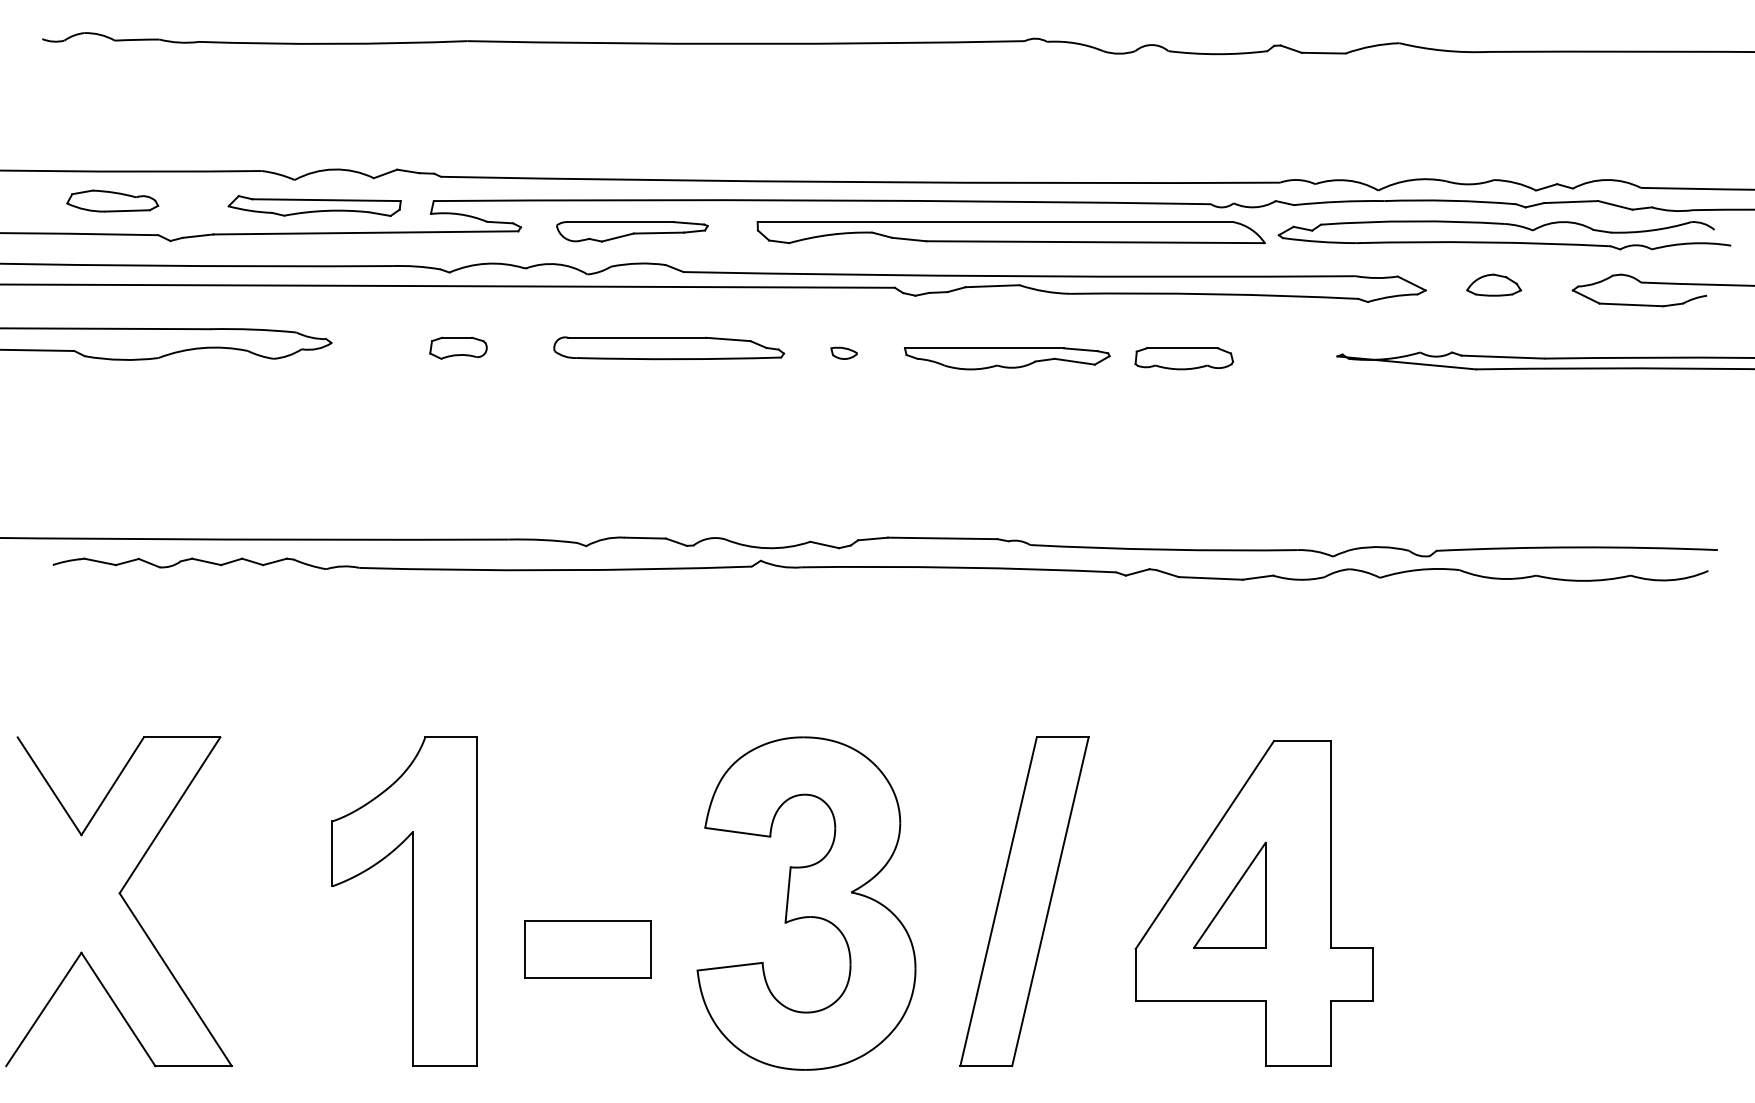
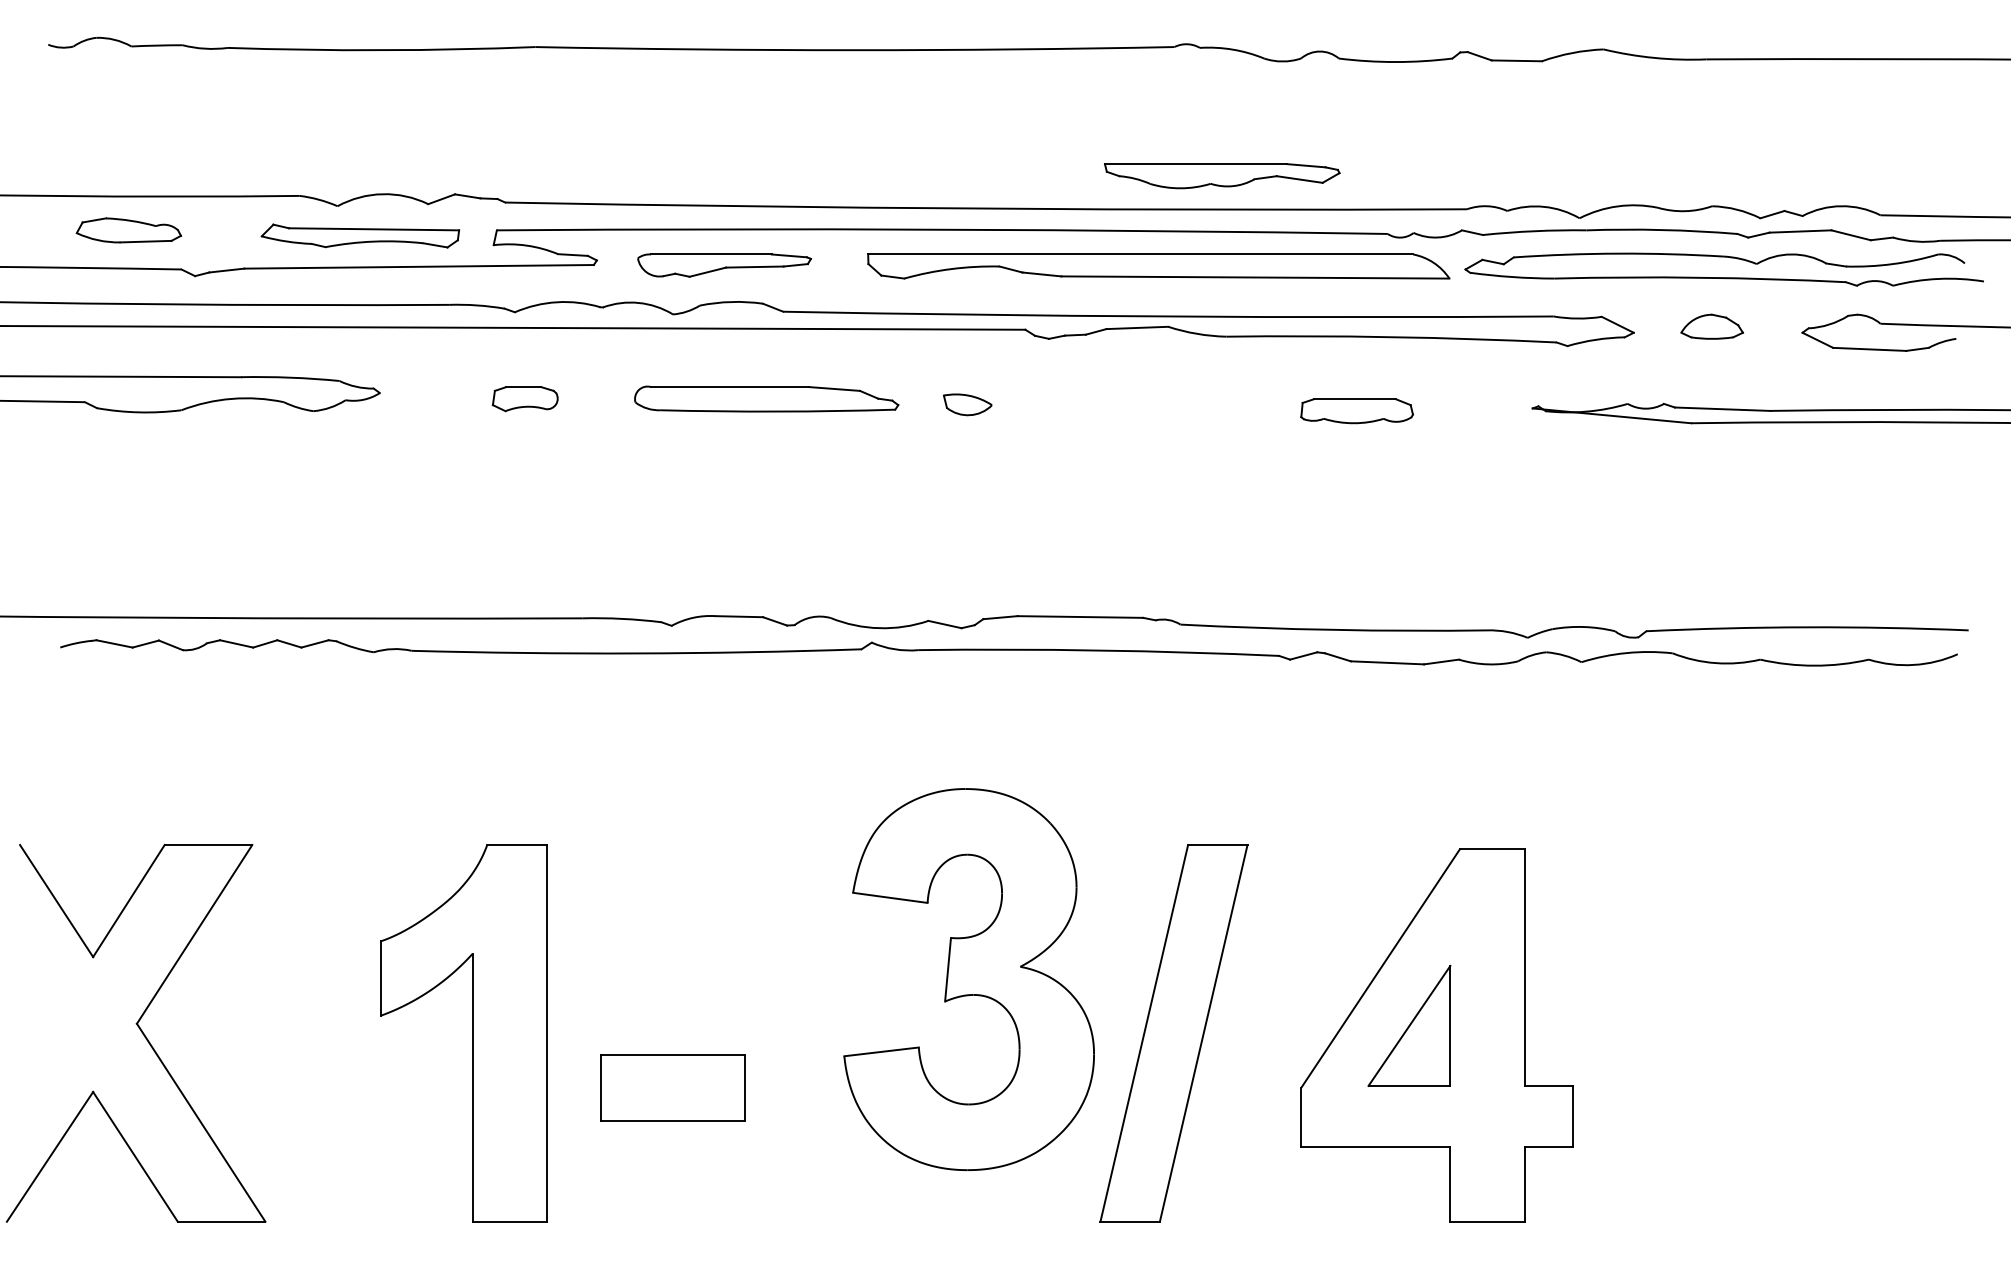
part: (843, 353) -> (966, 404), size x1.6
part: (1007, 359) -> (1222, 176), moved
part: (805, 903) -> (968, 979), moved

